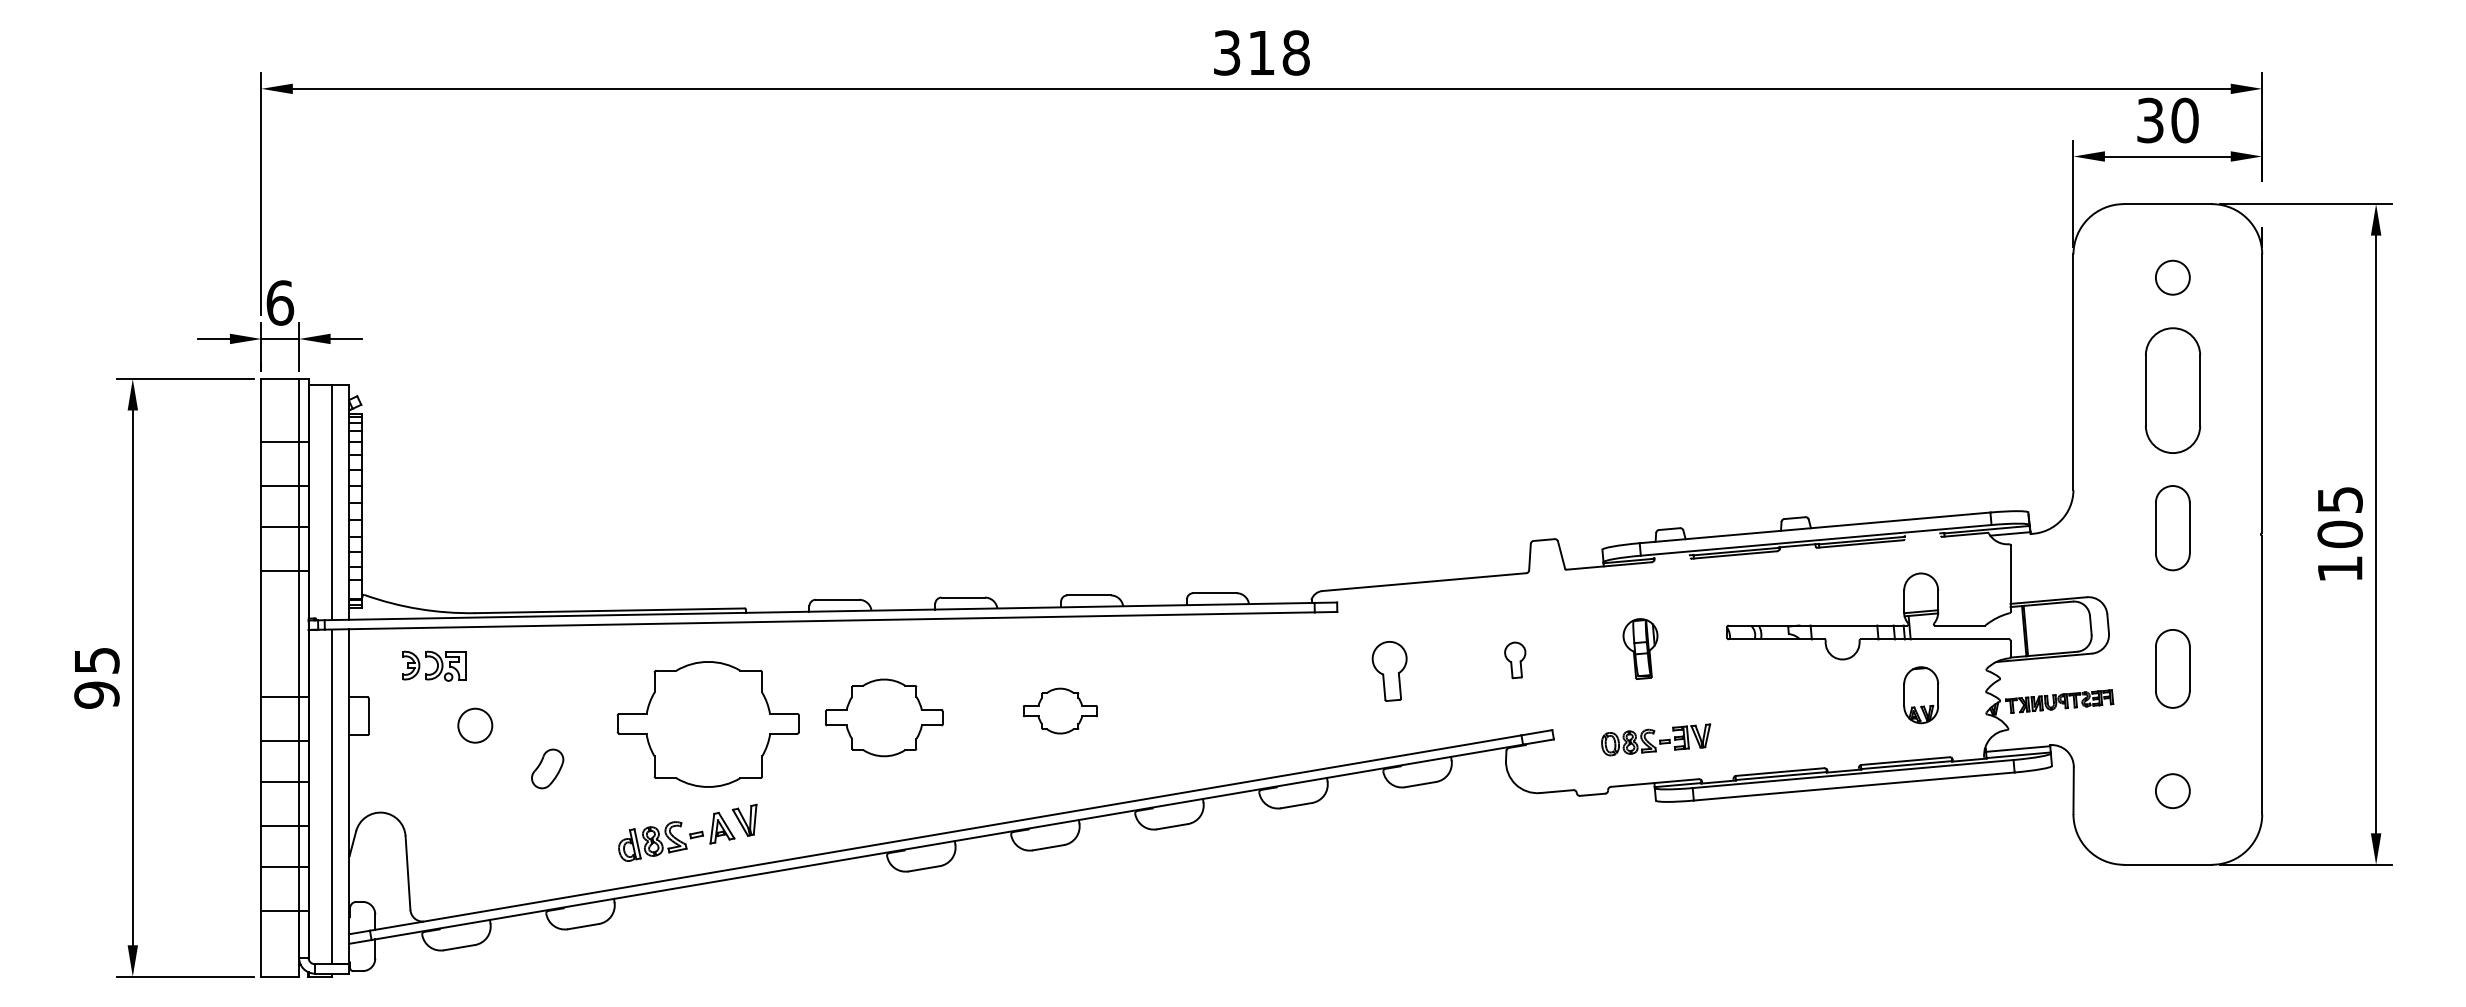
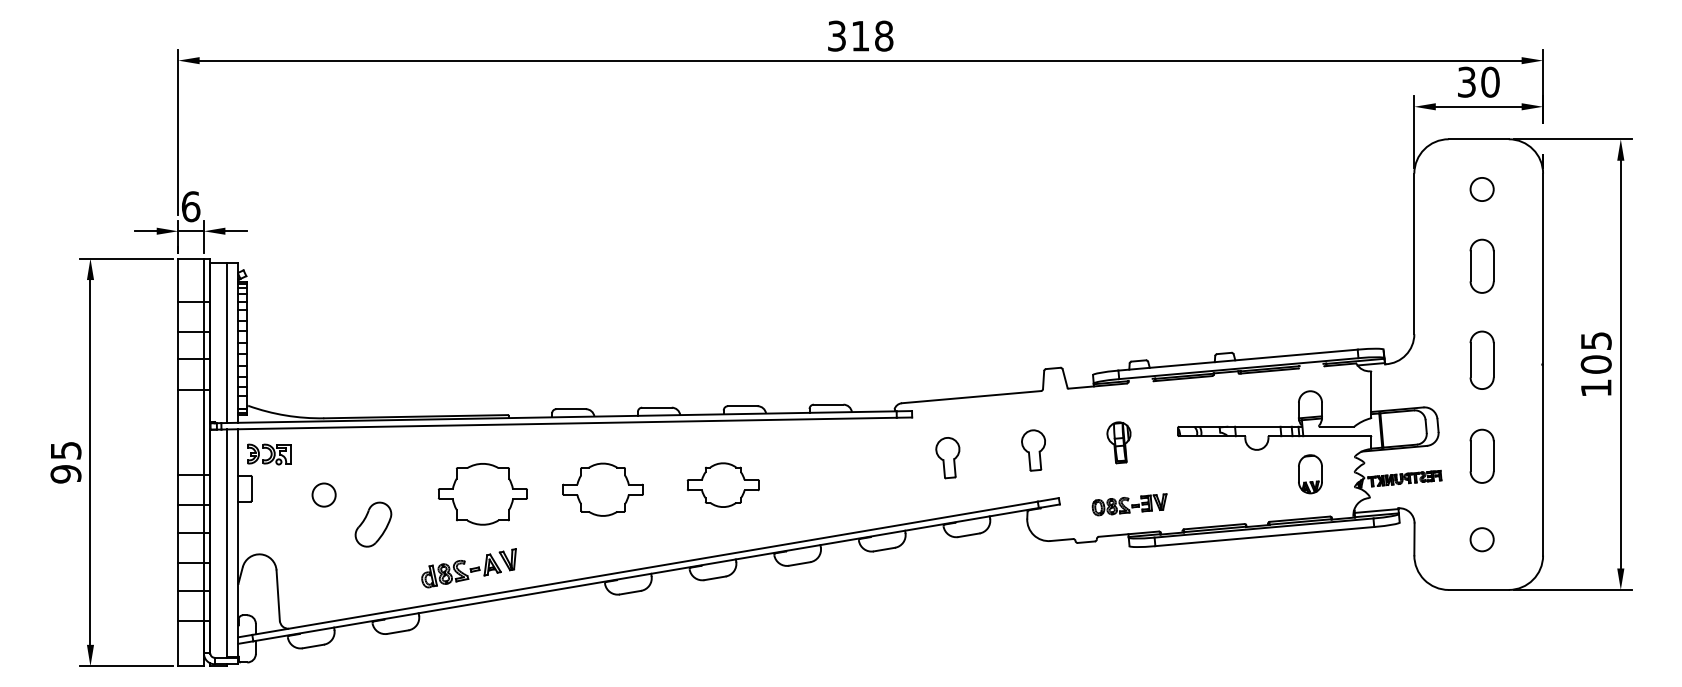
part: (2171, 389) -> (1481, 265), size x0.62
part: (1515, 660) -> (1033, 450), size x1.67
part: (434, 666) -> (269, 454), moved
part: (1059, 710) -> (722, 484), size x1.43
part: (707, 724) -> (482, 494), size x0.71
part: (547, 768) -> (373, 524), size x1.67

